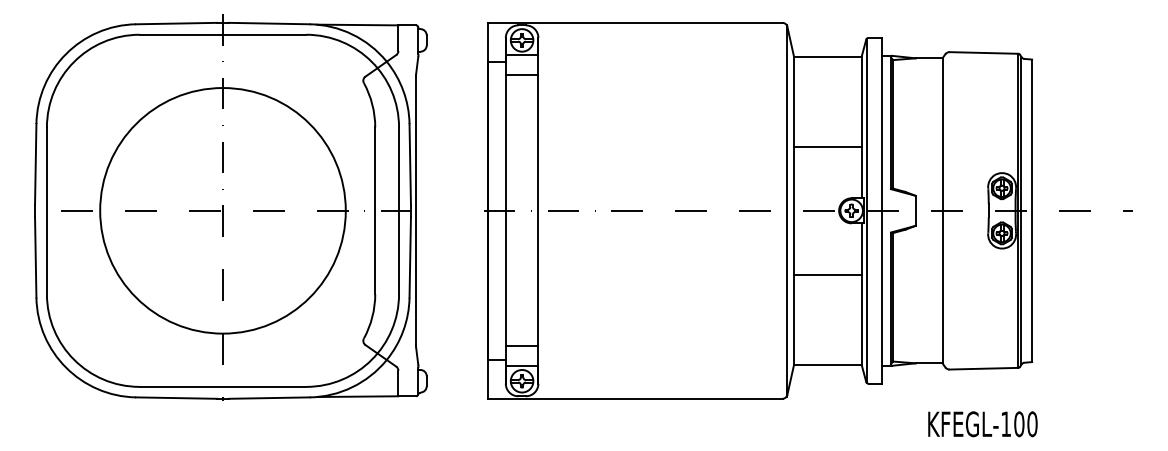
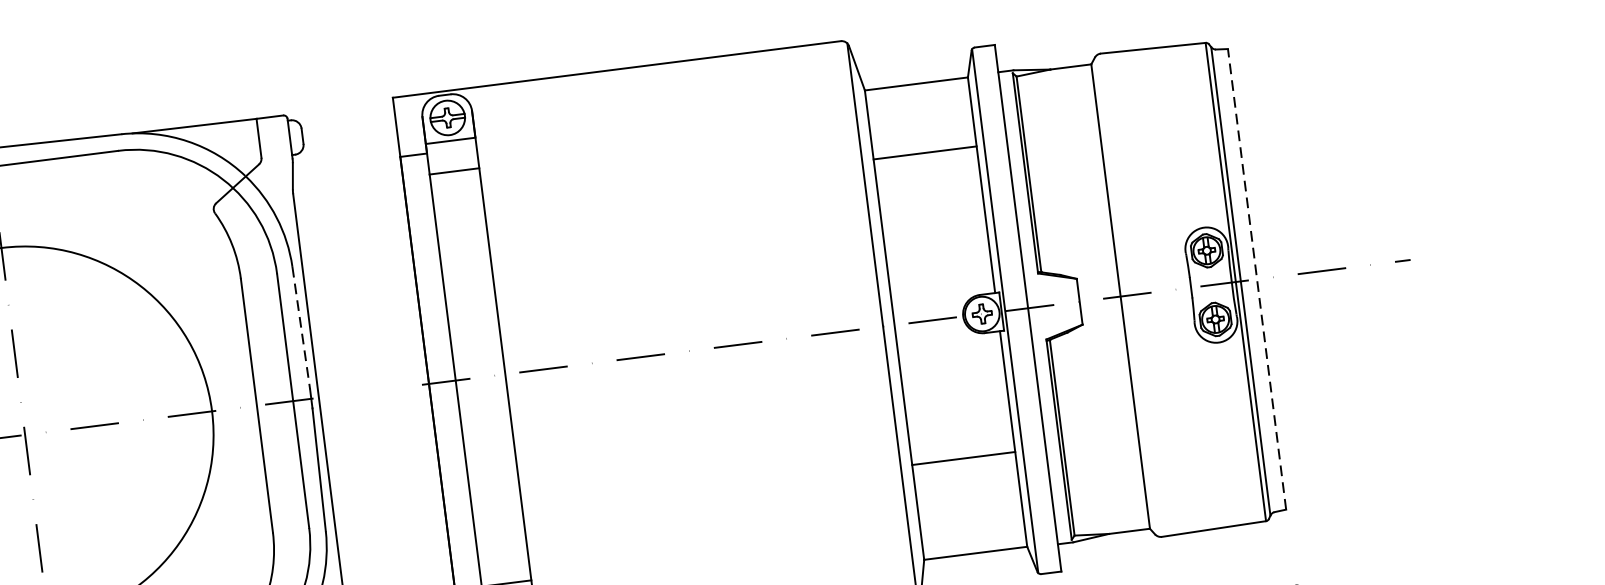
line: (827, 147) -> (924, 153), moved
line: (410, 164) -> (301, 328), solid -> dashed
line: (1032, 210) -> (1257, 278), solid -> dashed
line: (827, 274) -> (963, 458), moved

